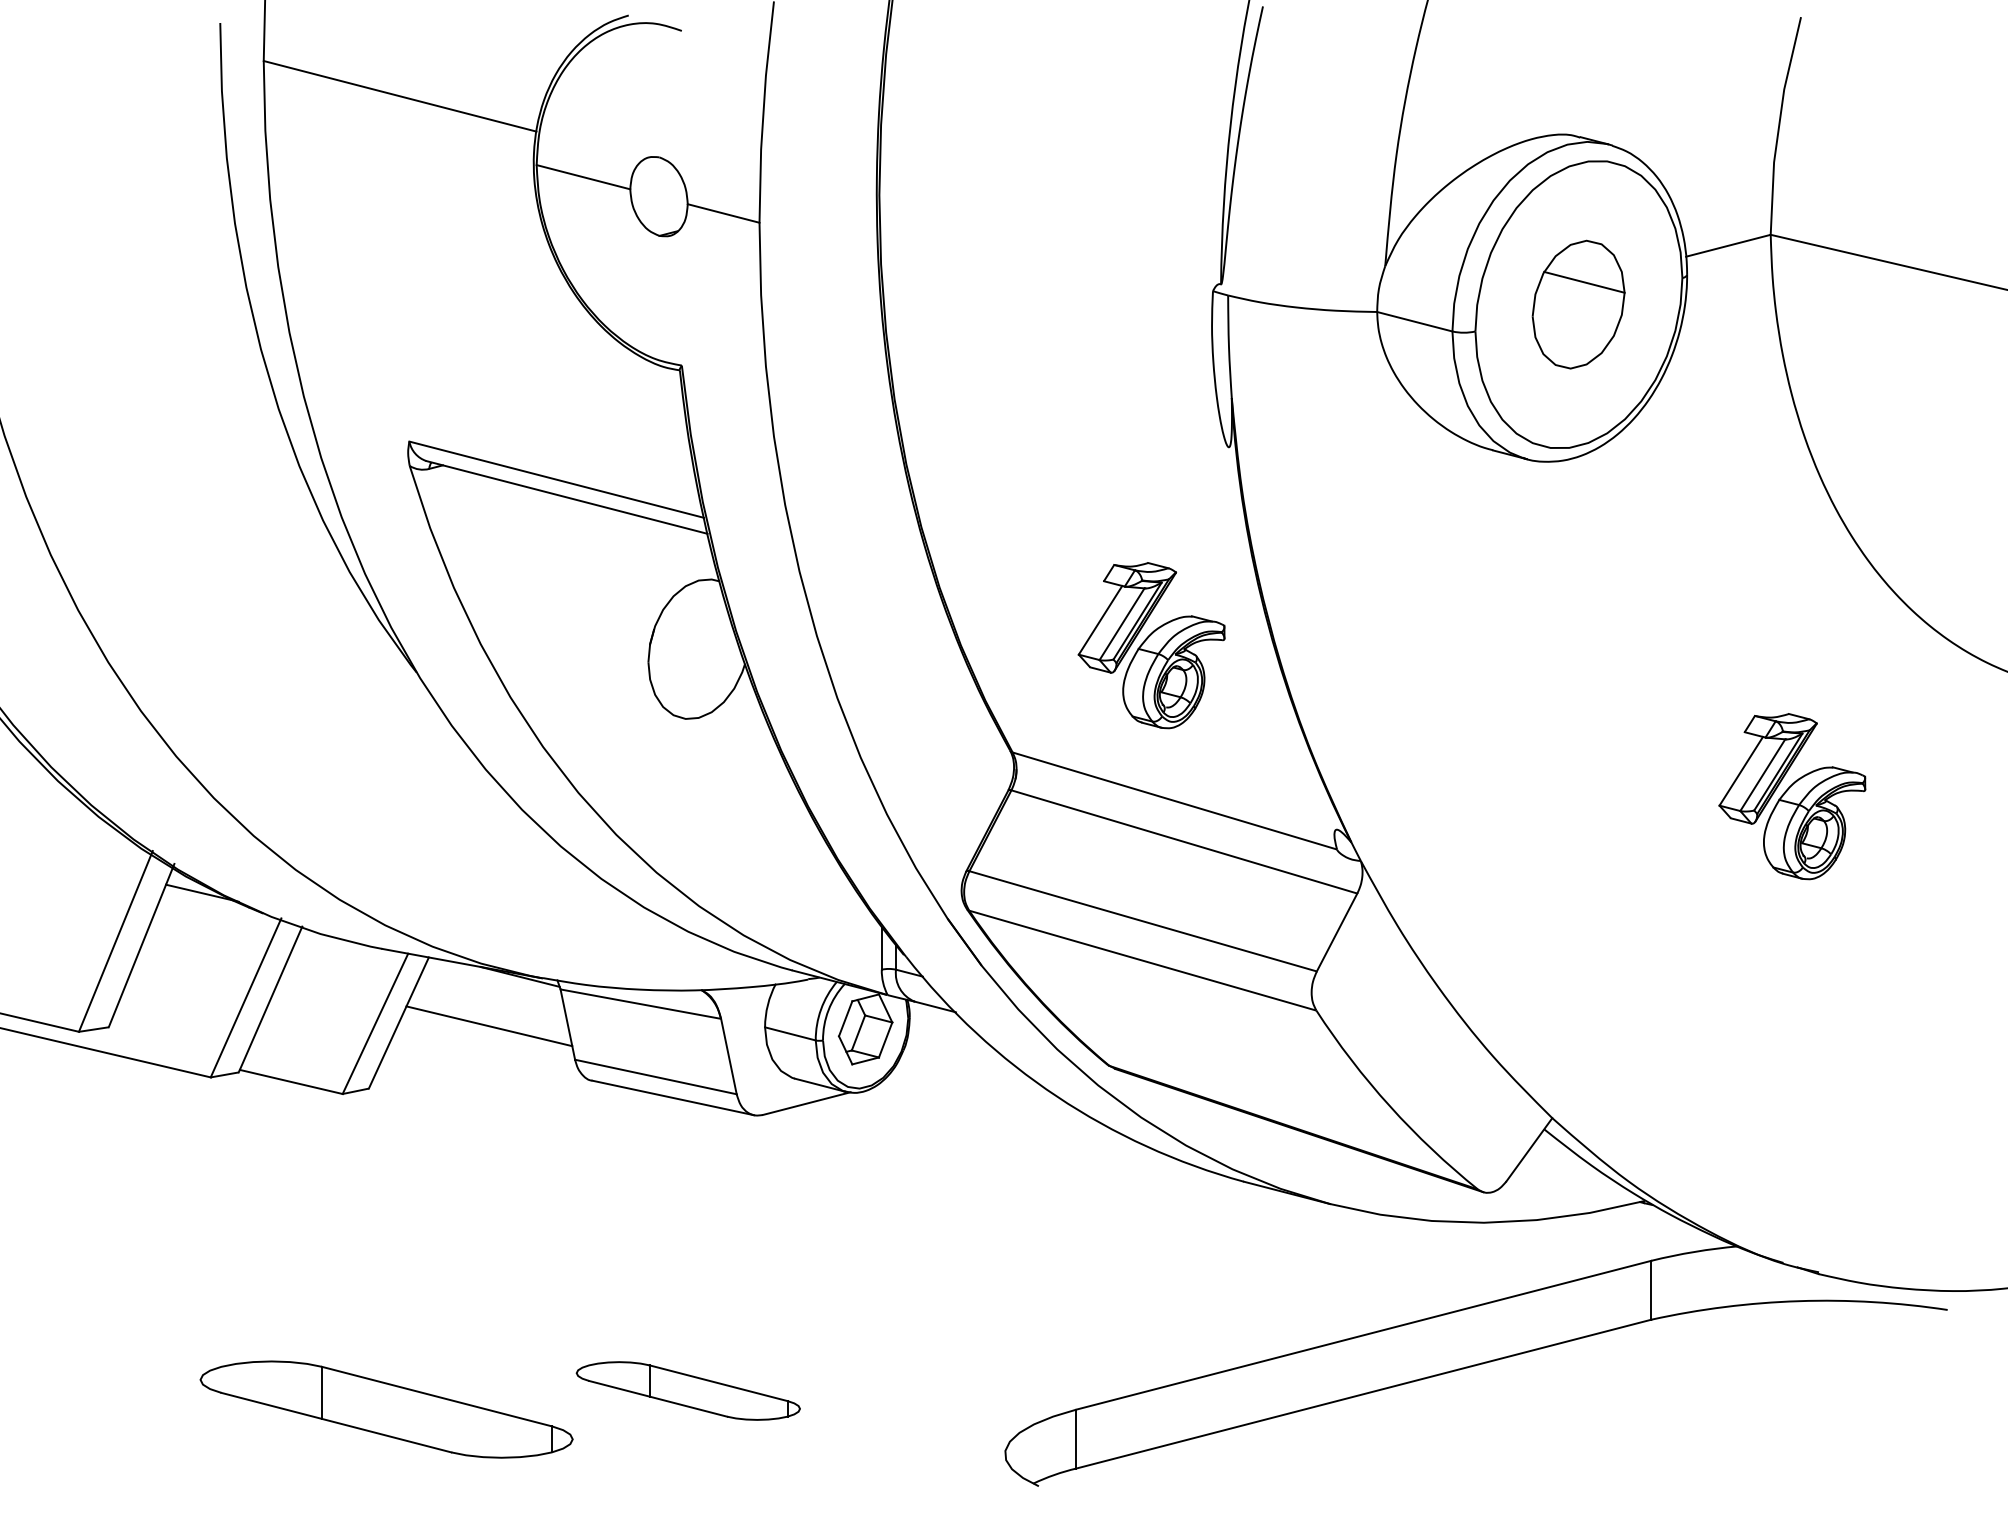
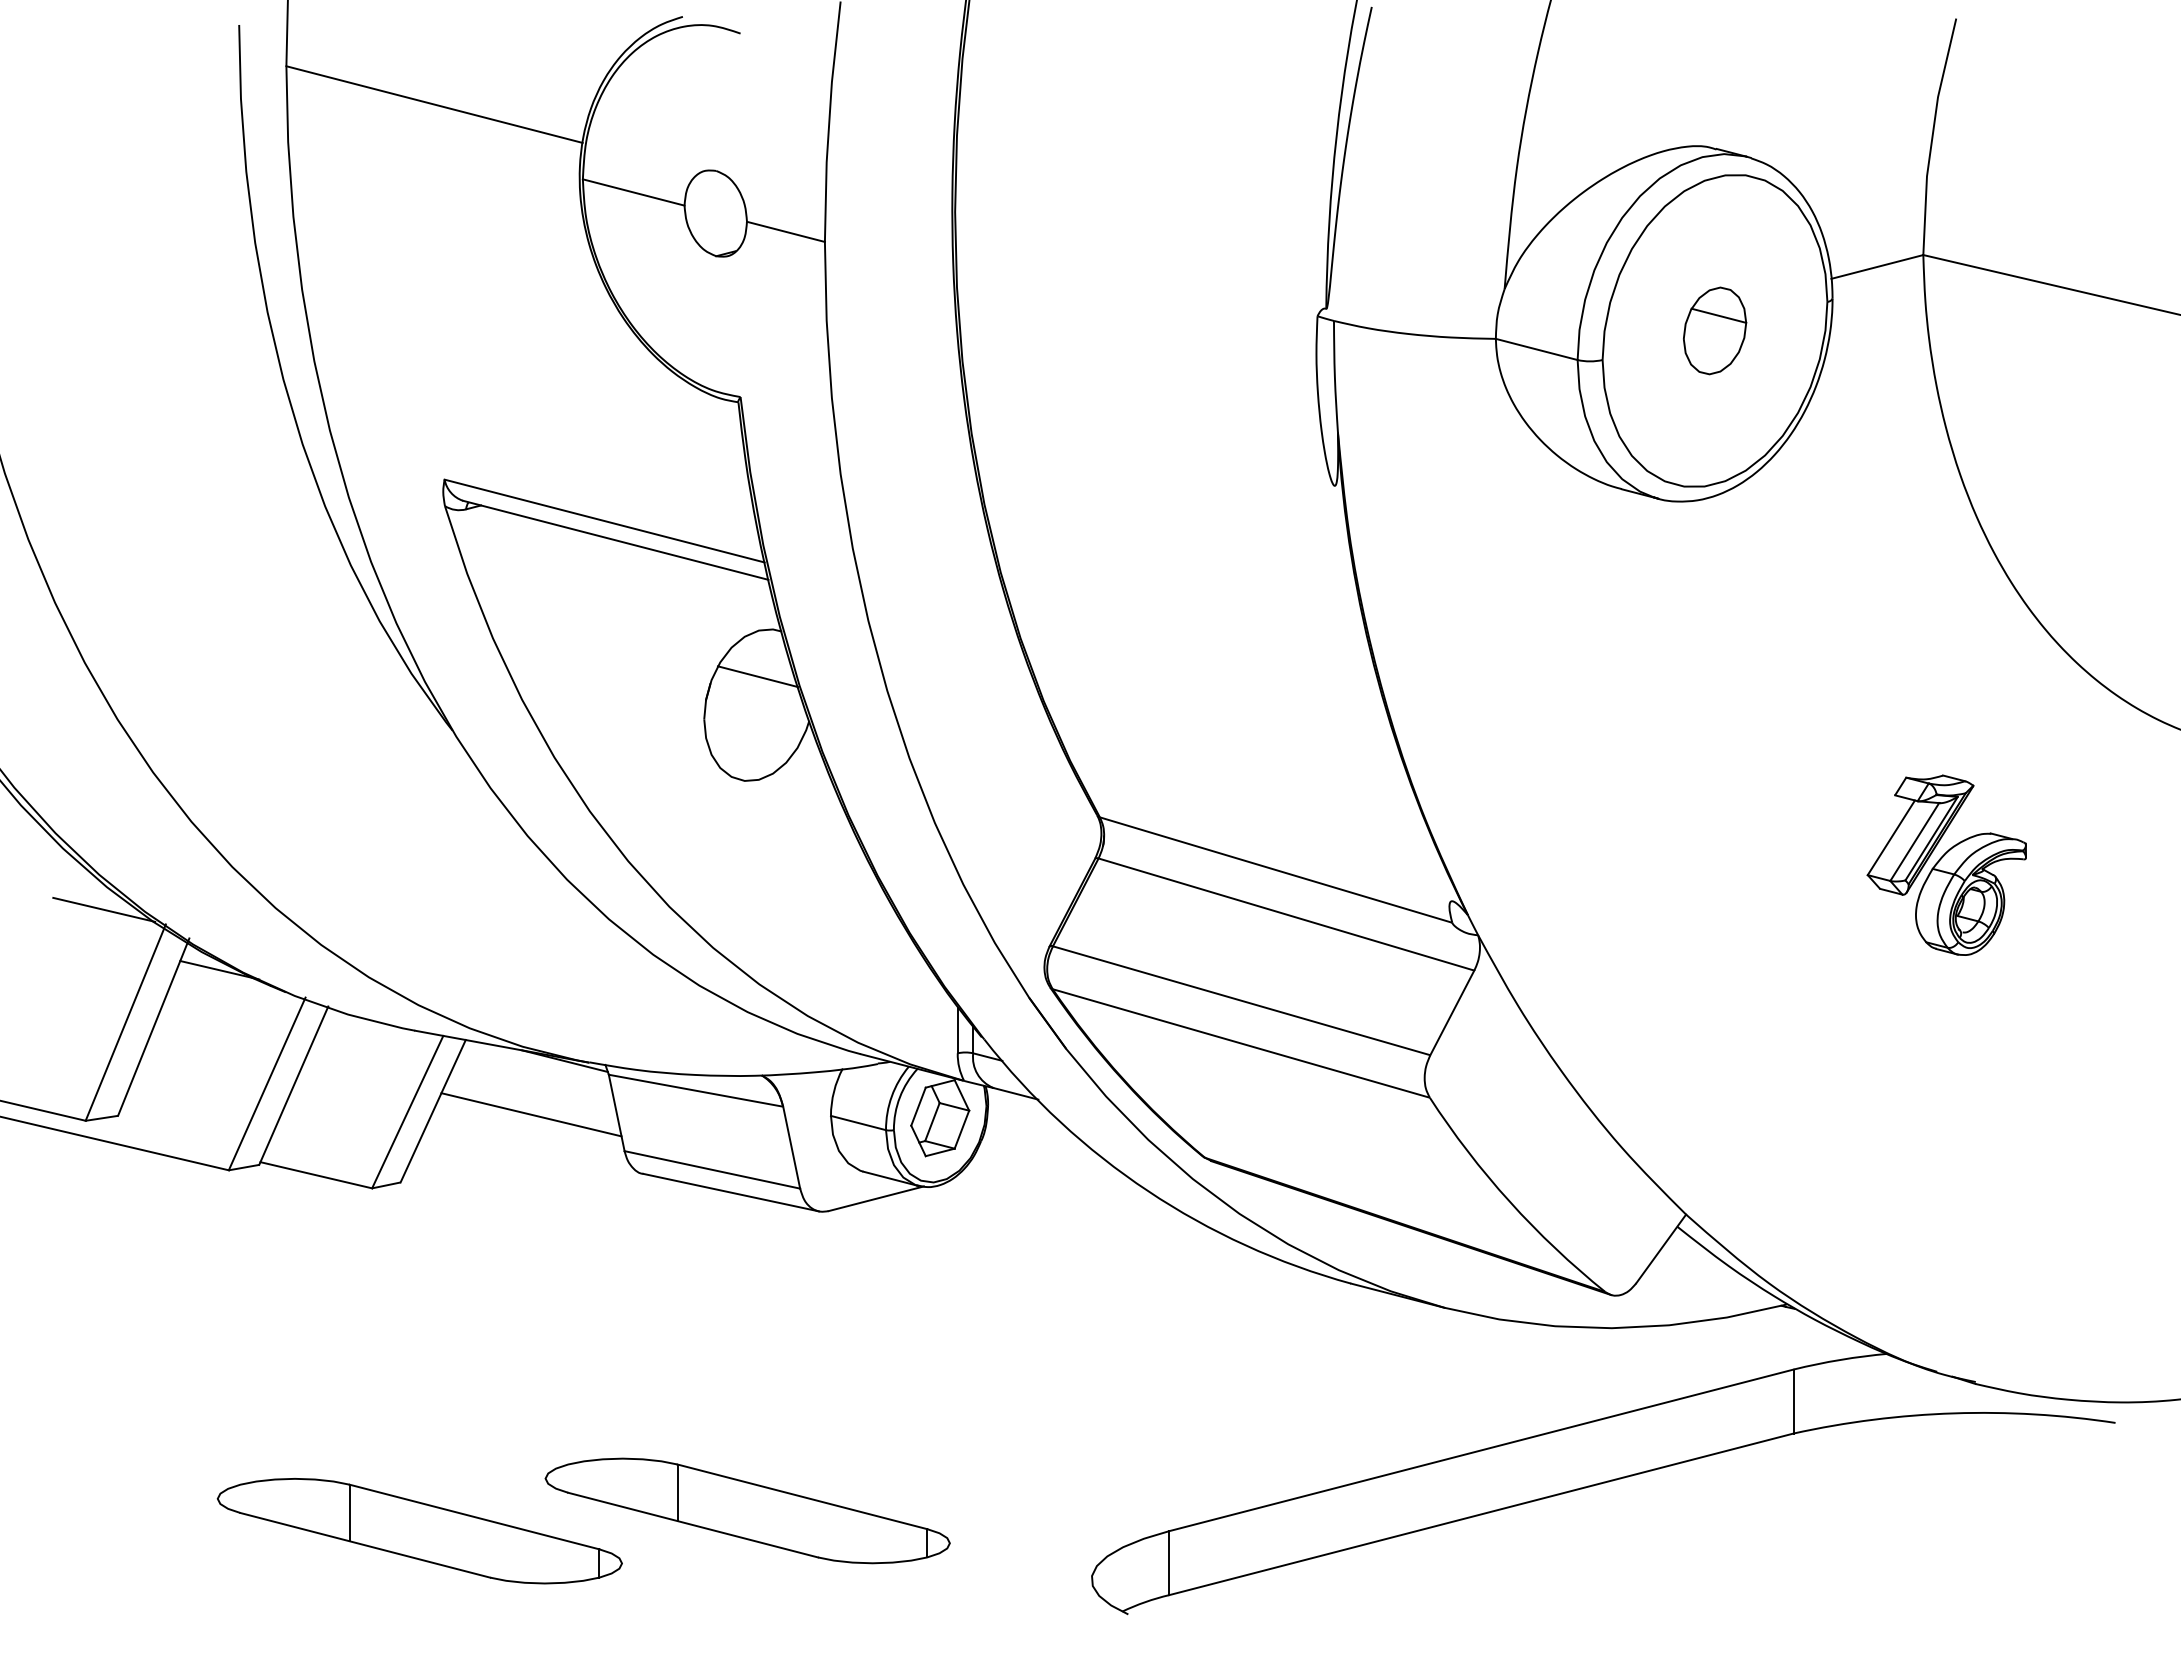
part: (1579, 304) -> (1715, 330), size x0.62
line: (697, 622) -> (757, 676), added
part: (1151, 644) -> (1250, 700), removed
line: (96, 837) -> (104, 909), added
part: (688, 1390) -> (747, 1510), size x1.67

